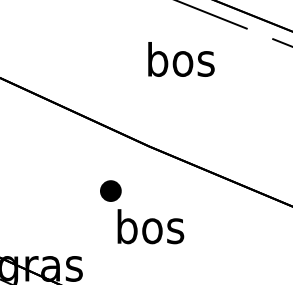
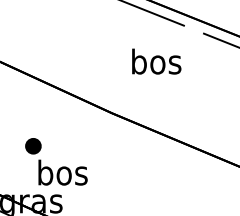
text: (181, 59) -> (156, 61), moved
part: (147, 219) -> (60, 167), moved

